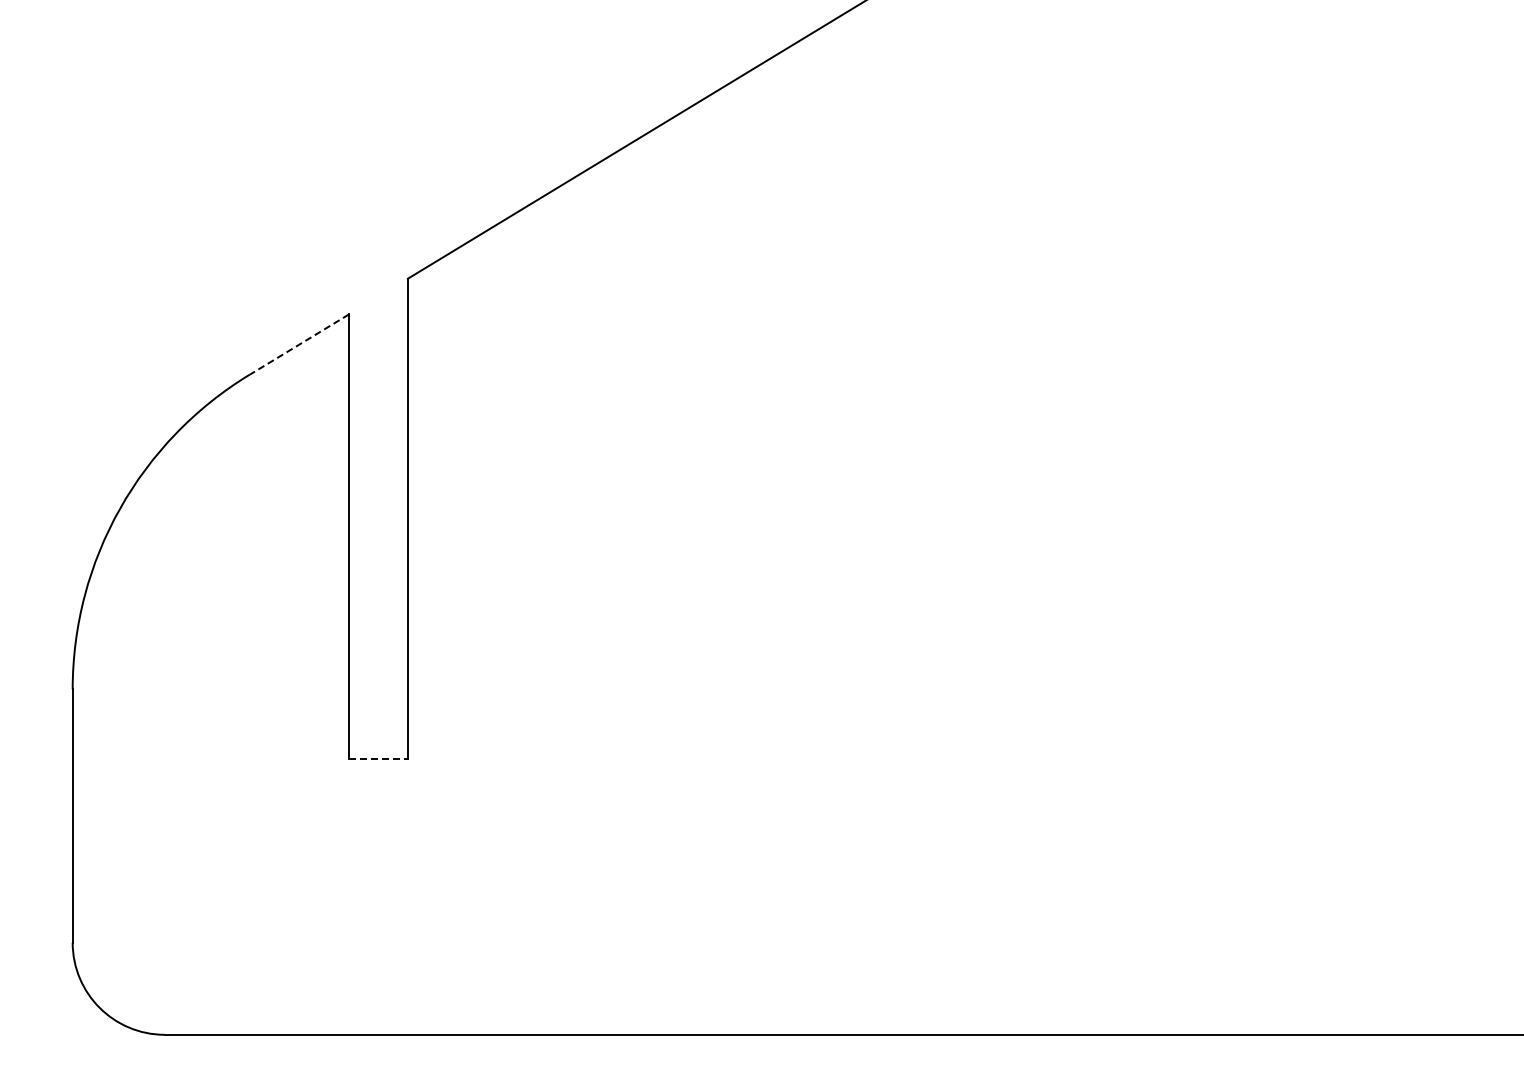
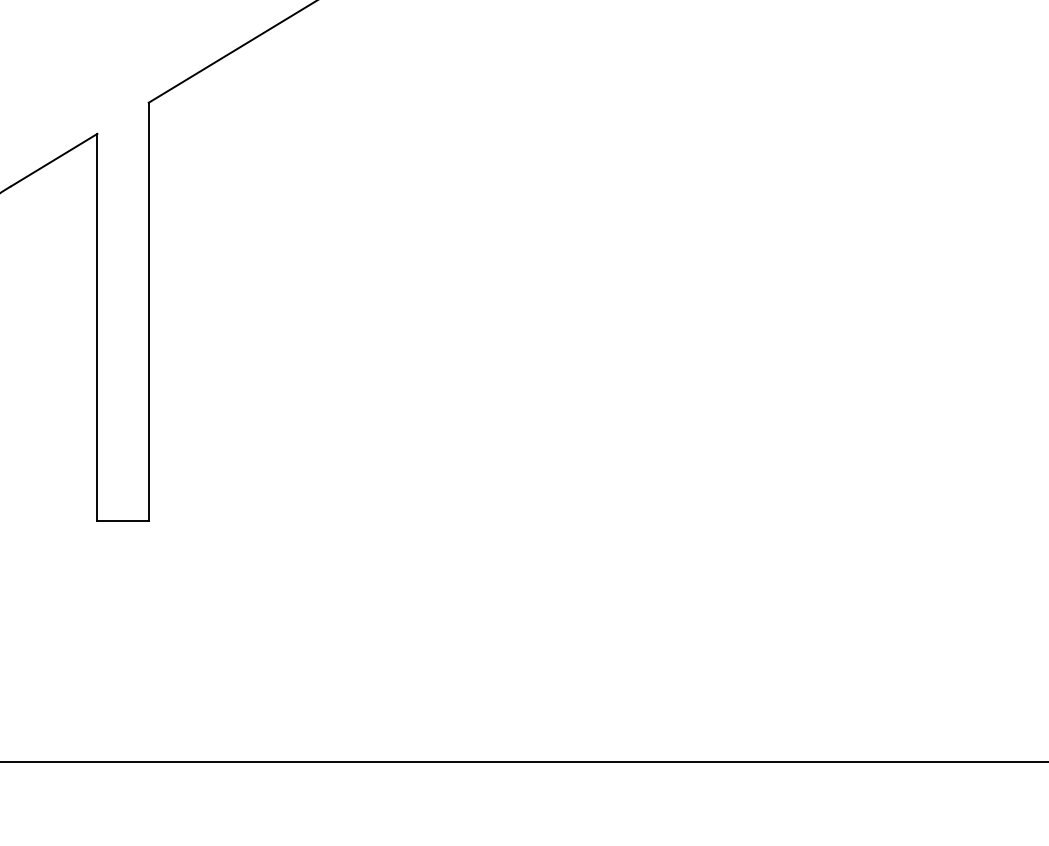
line: (299, 344) -> (54, 160), dashed -> solid
line: (378, 758) -> (123, 520), dashed -> solid

